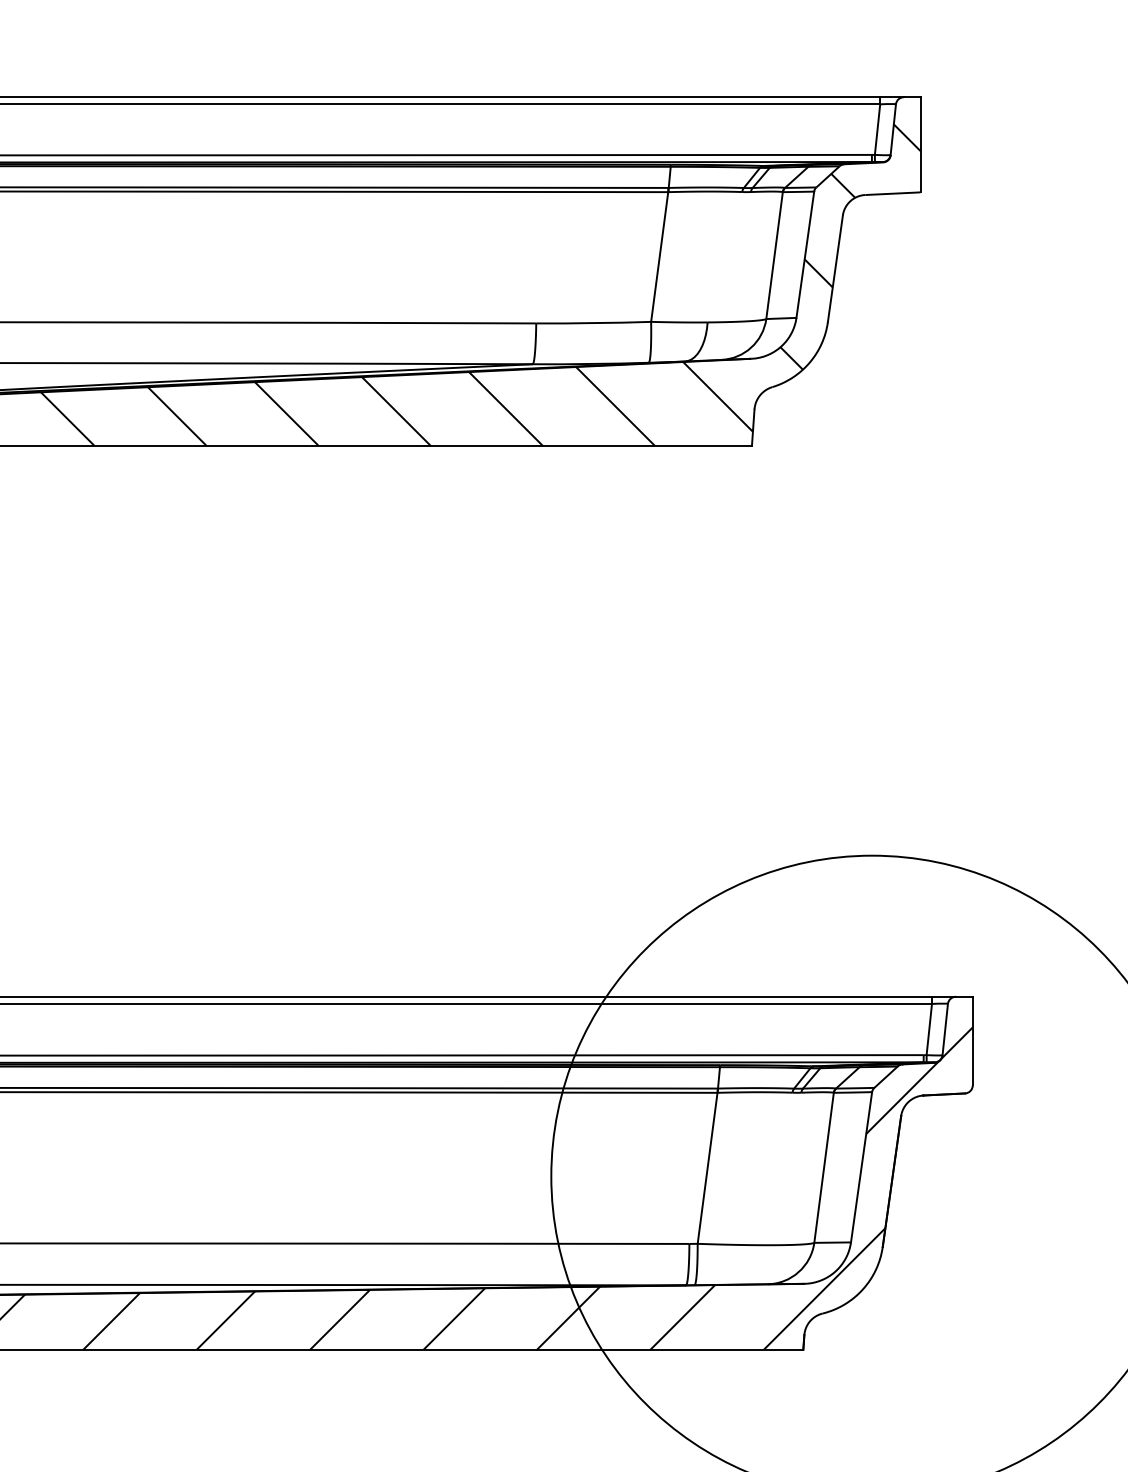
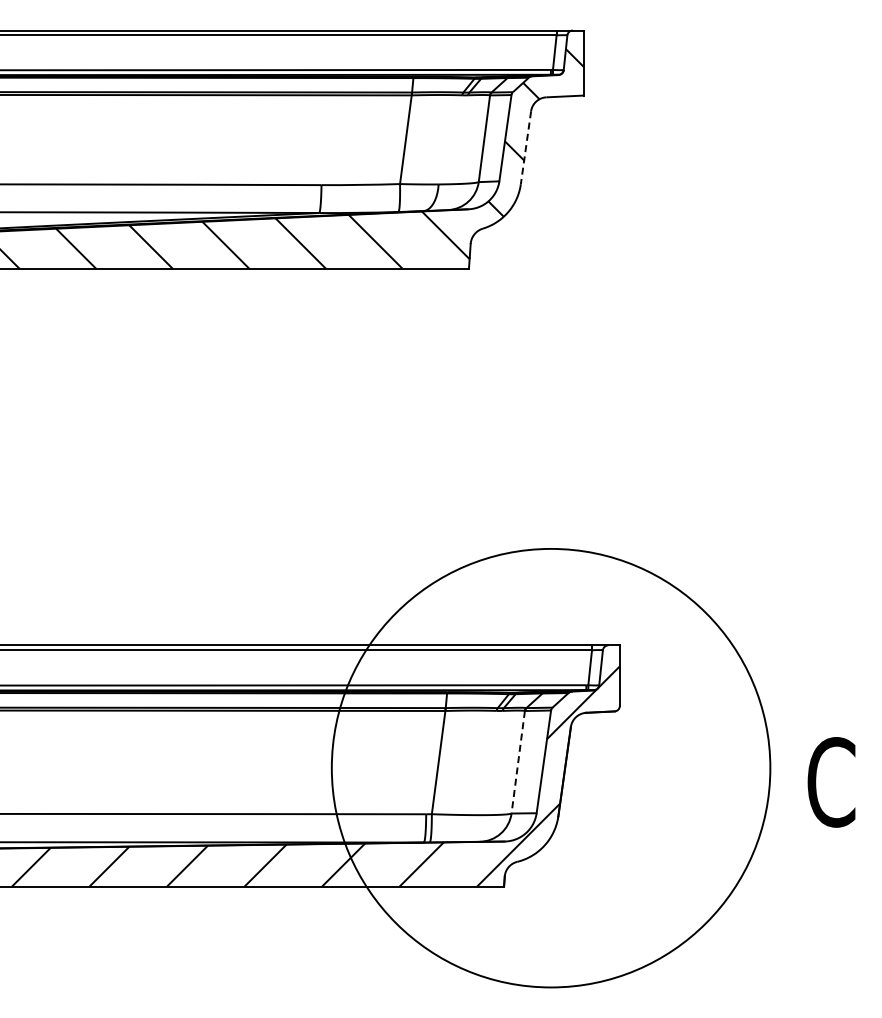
line: (834, 268) -> (525, 147), solid -> dashed
line: (824, 1166) -> (518, 761), solid -> dashed

